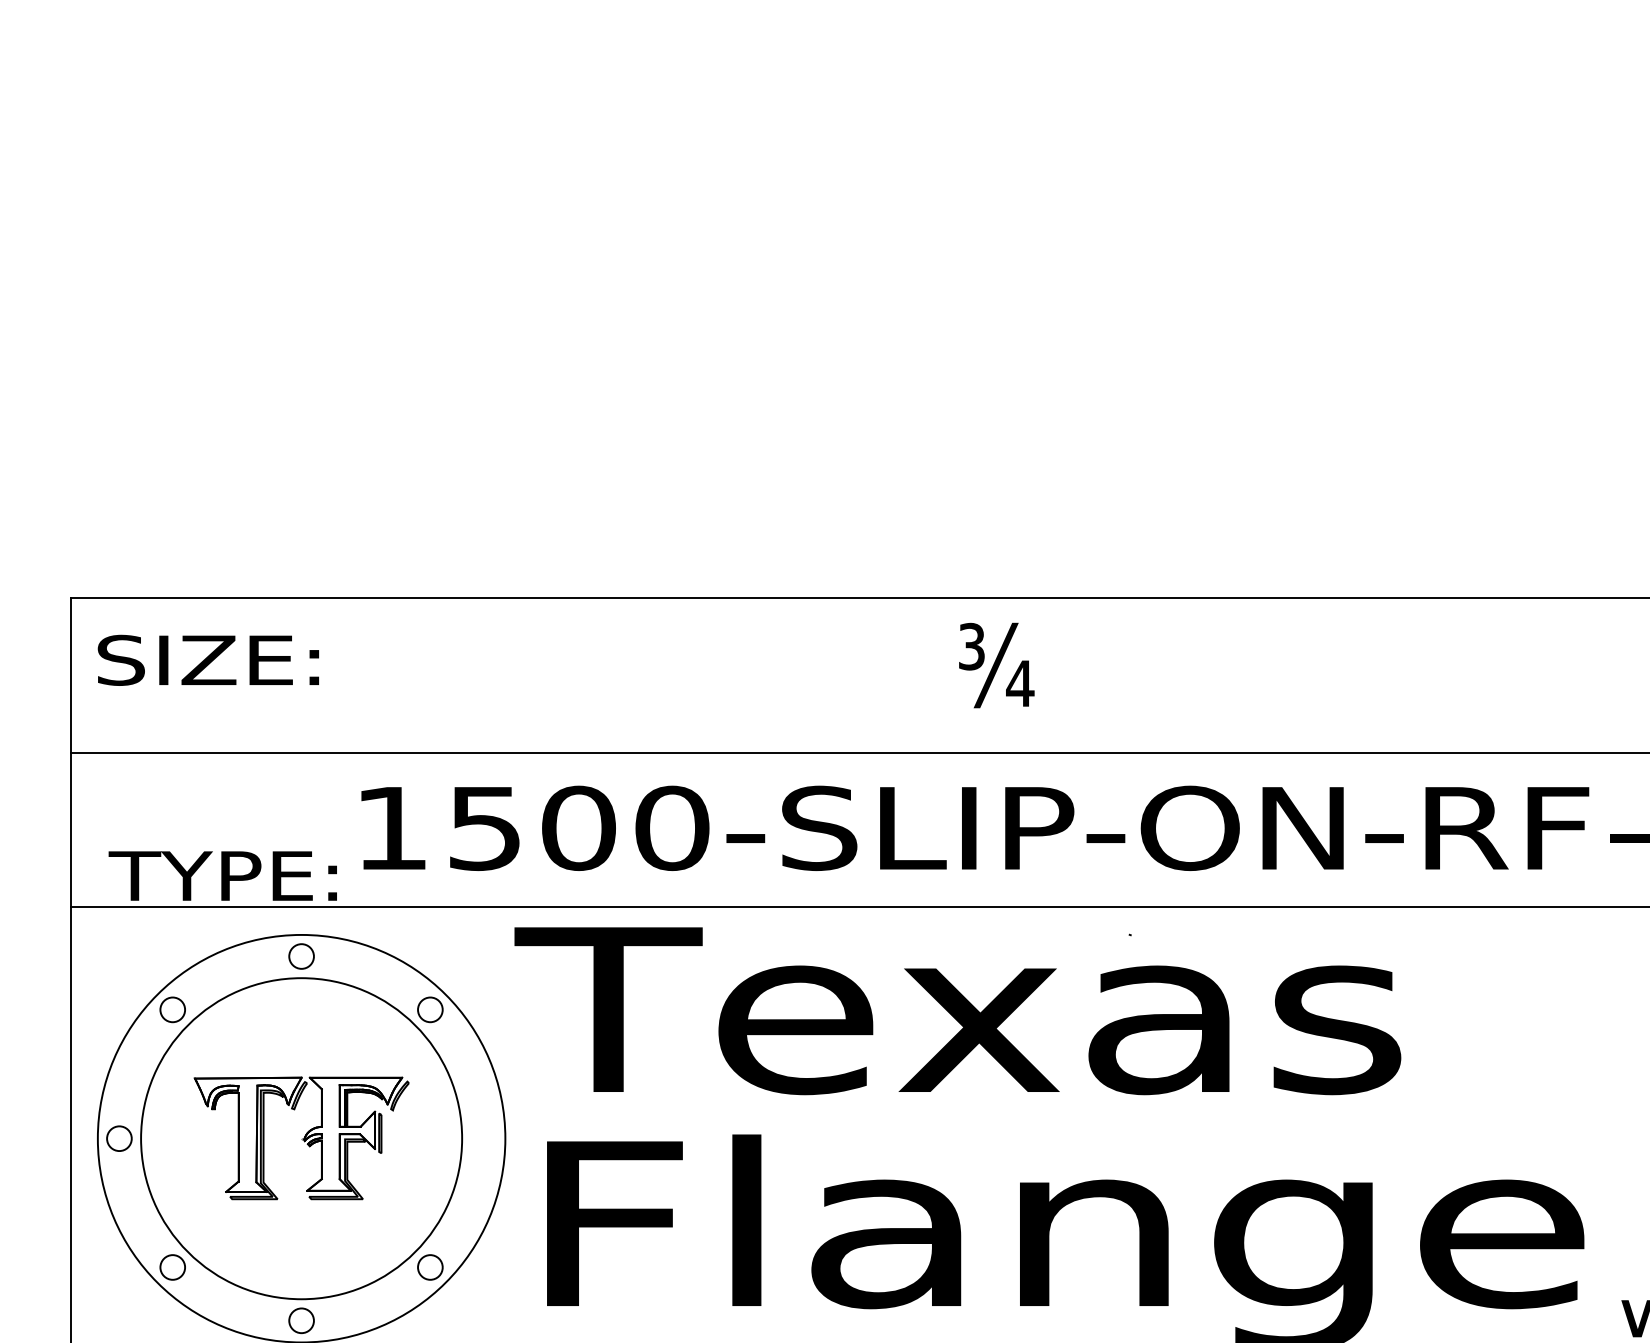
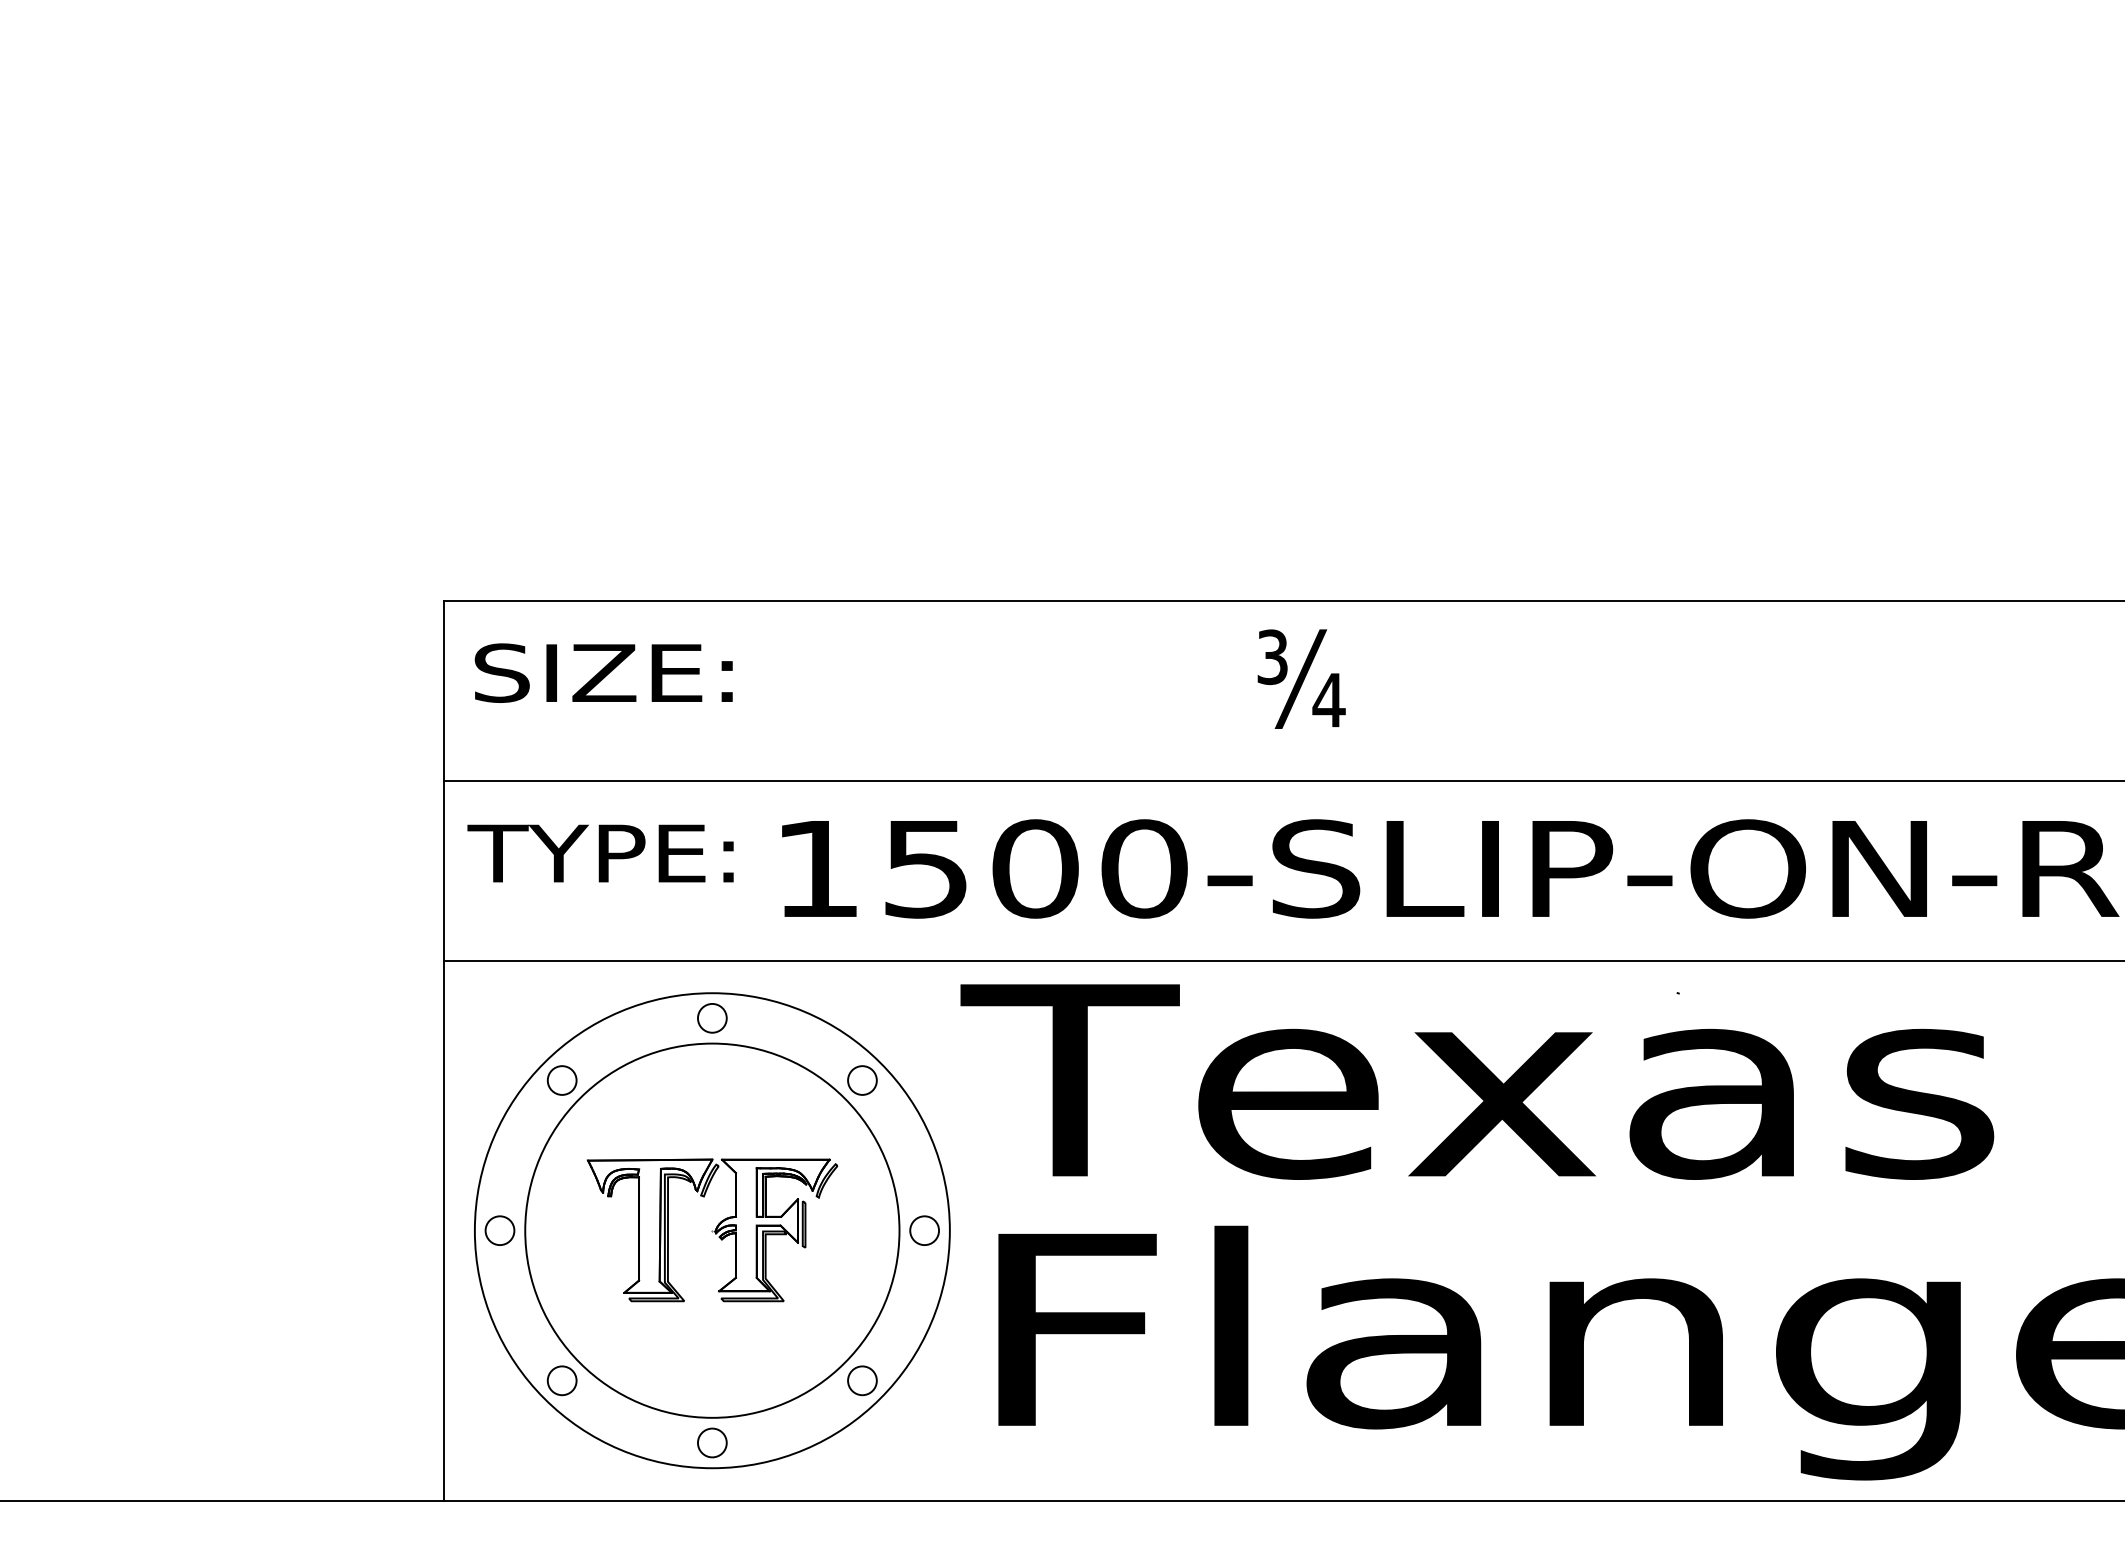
text: (996, 664) -> (1301, 678), moved
text: (222, 876) -> (600, 853), moved
circle: (483, 1138) -> (924, 1230), added

